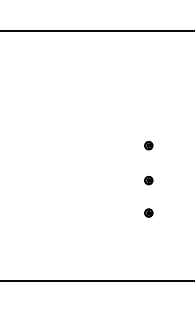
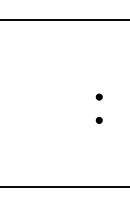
part: (147, 212) -> (98, 141), removed

